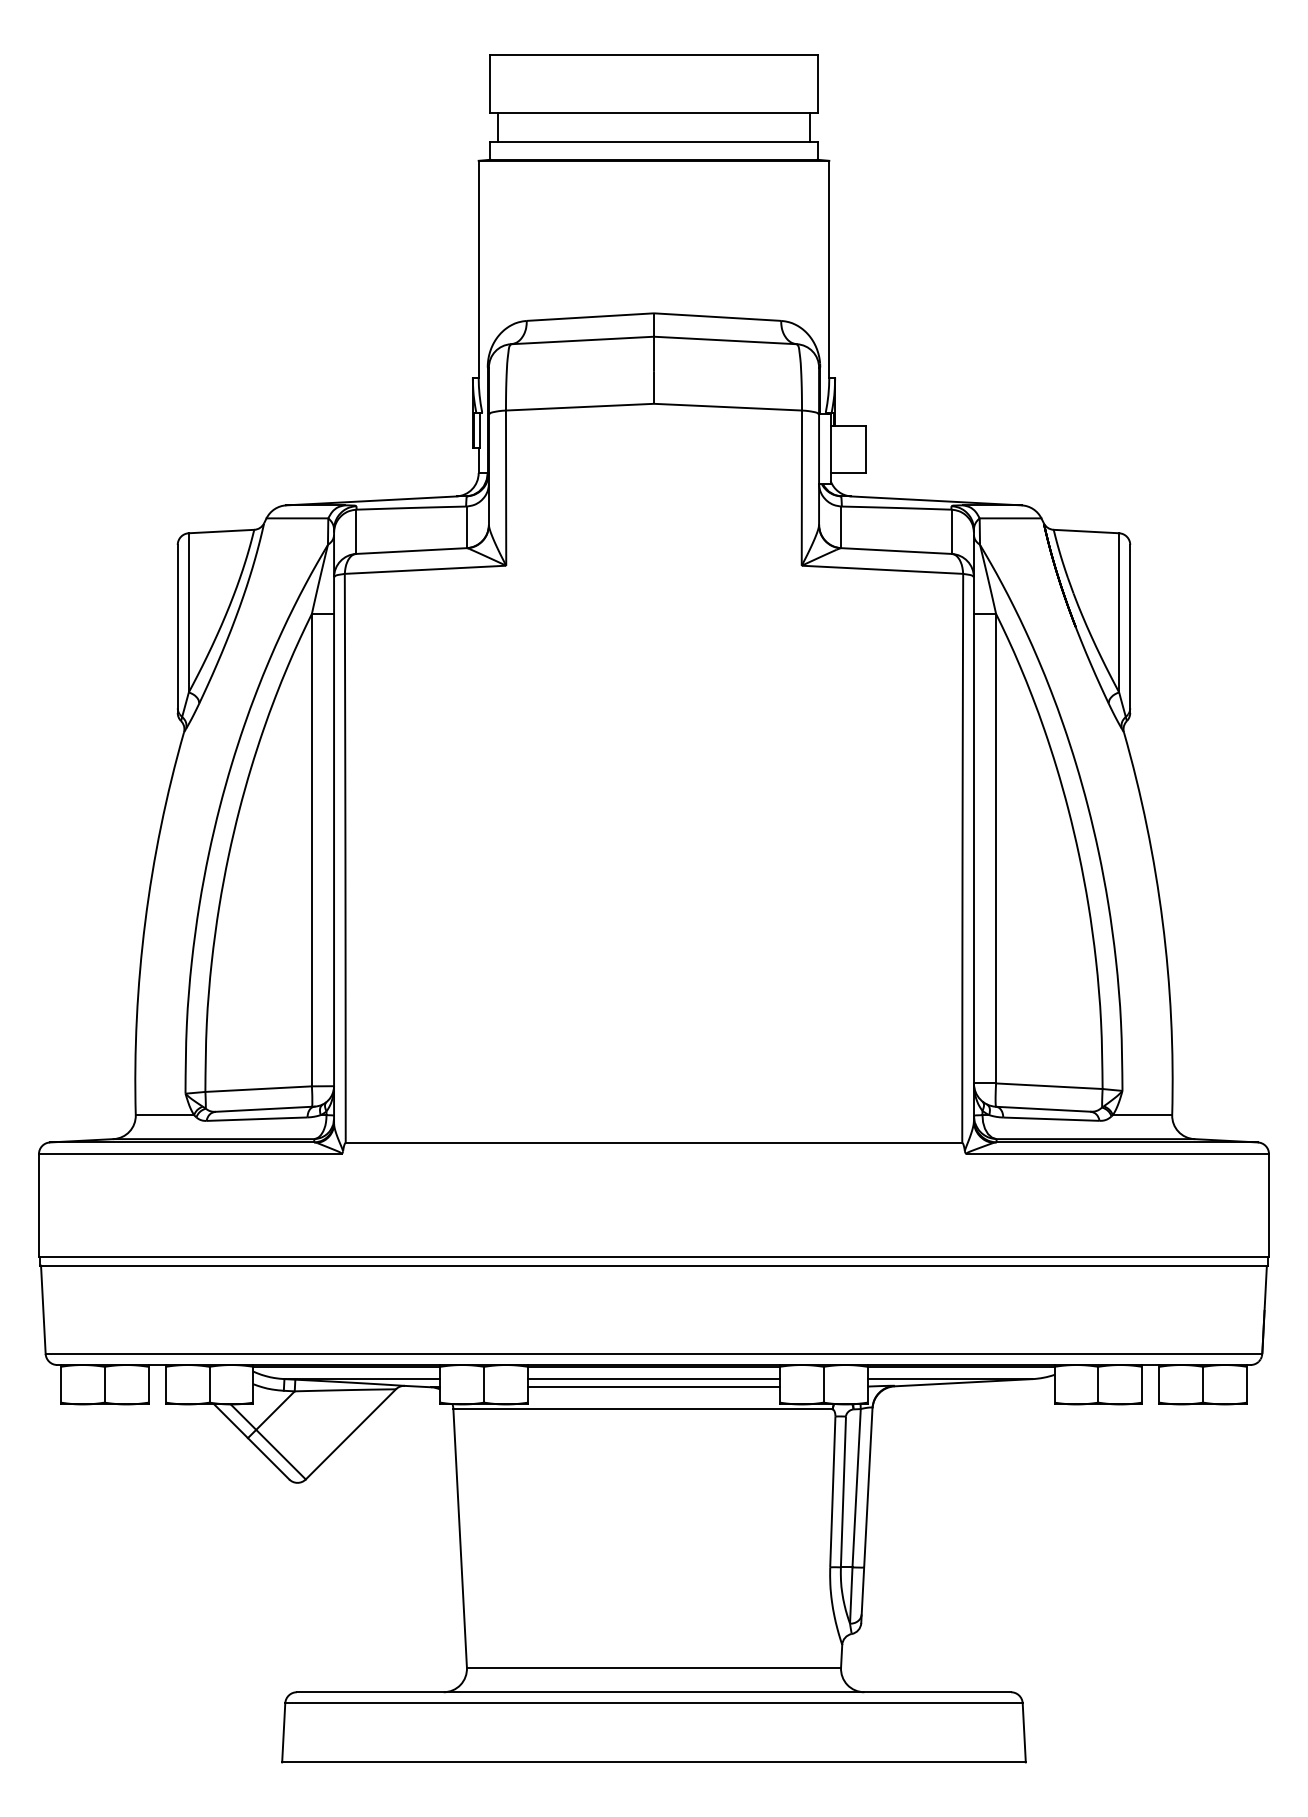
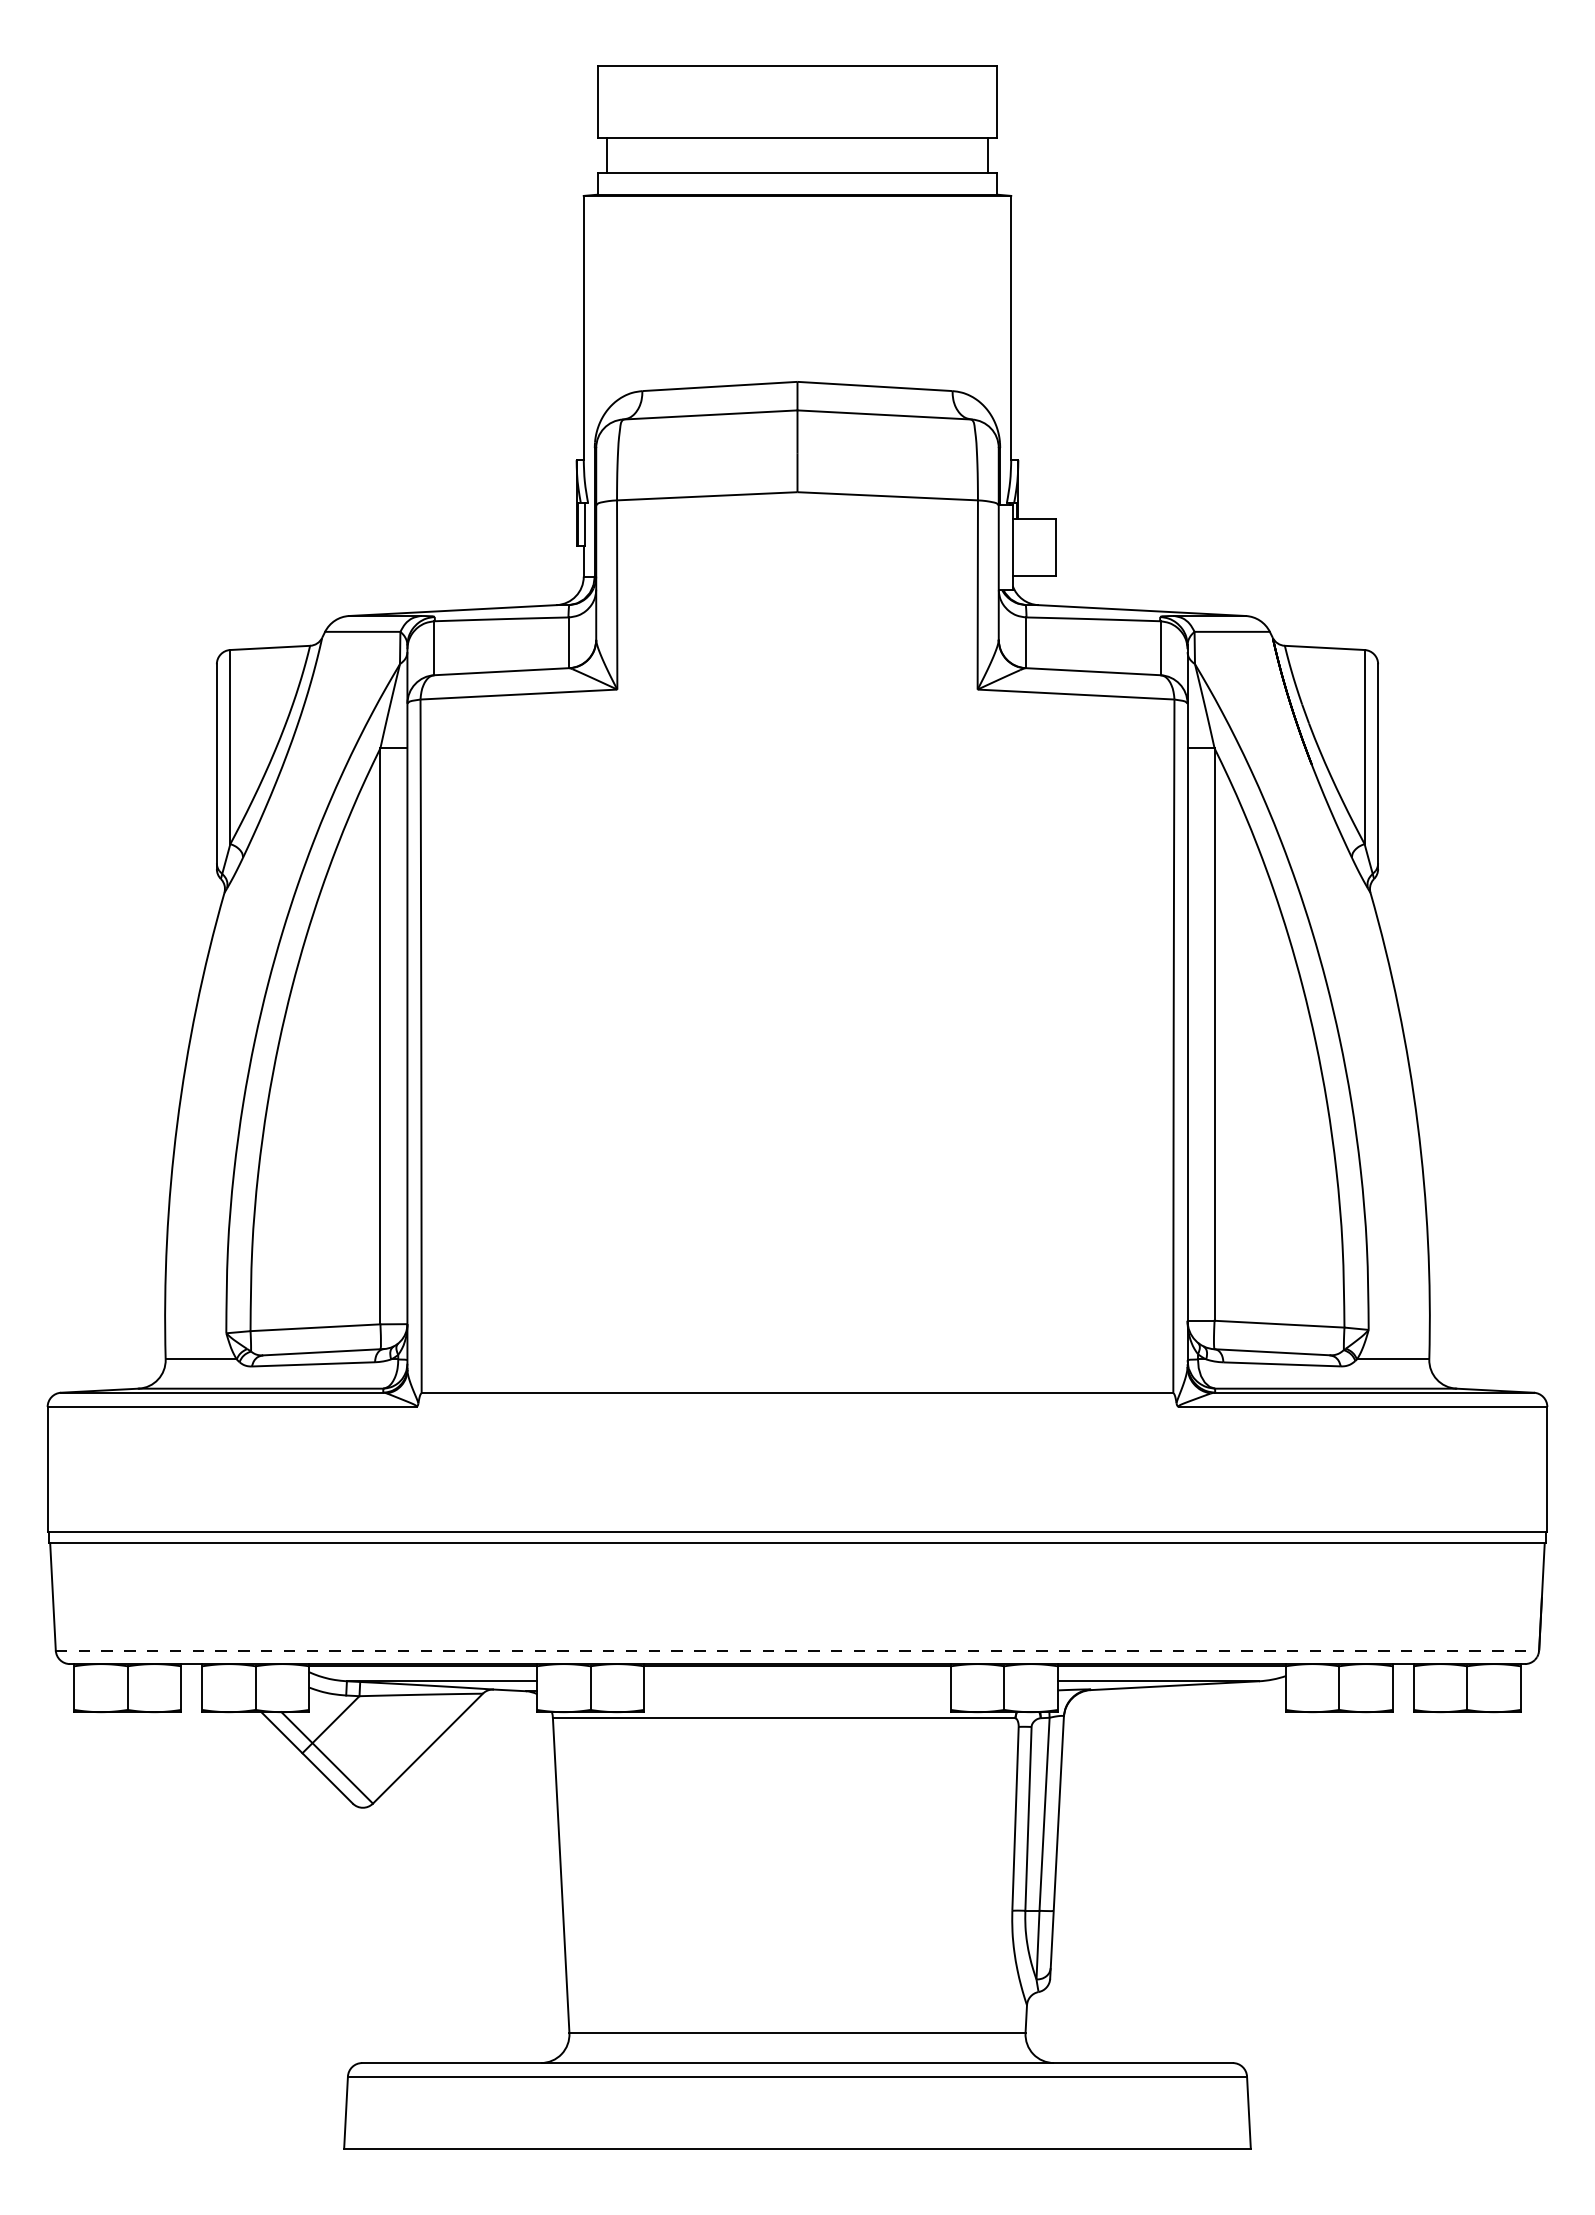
line: (654, 1353) -> (797, 1650), solid -> dashed
line: (654, 1379) -> (797, 1681), removed
line: (654, 1387) -> (797, 1691), removed

